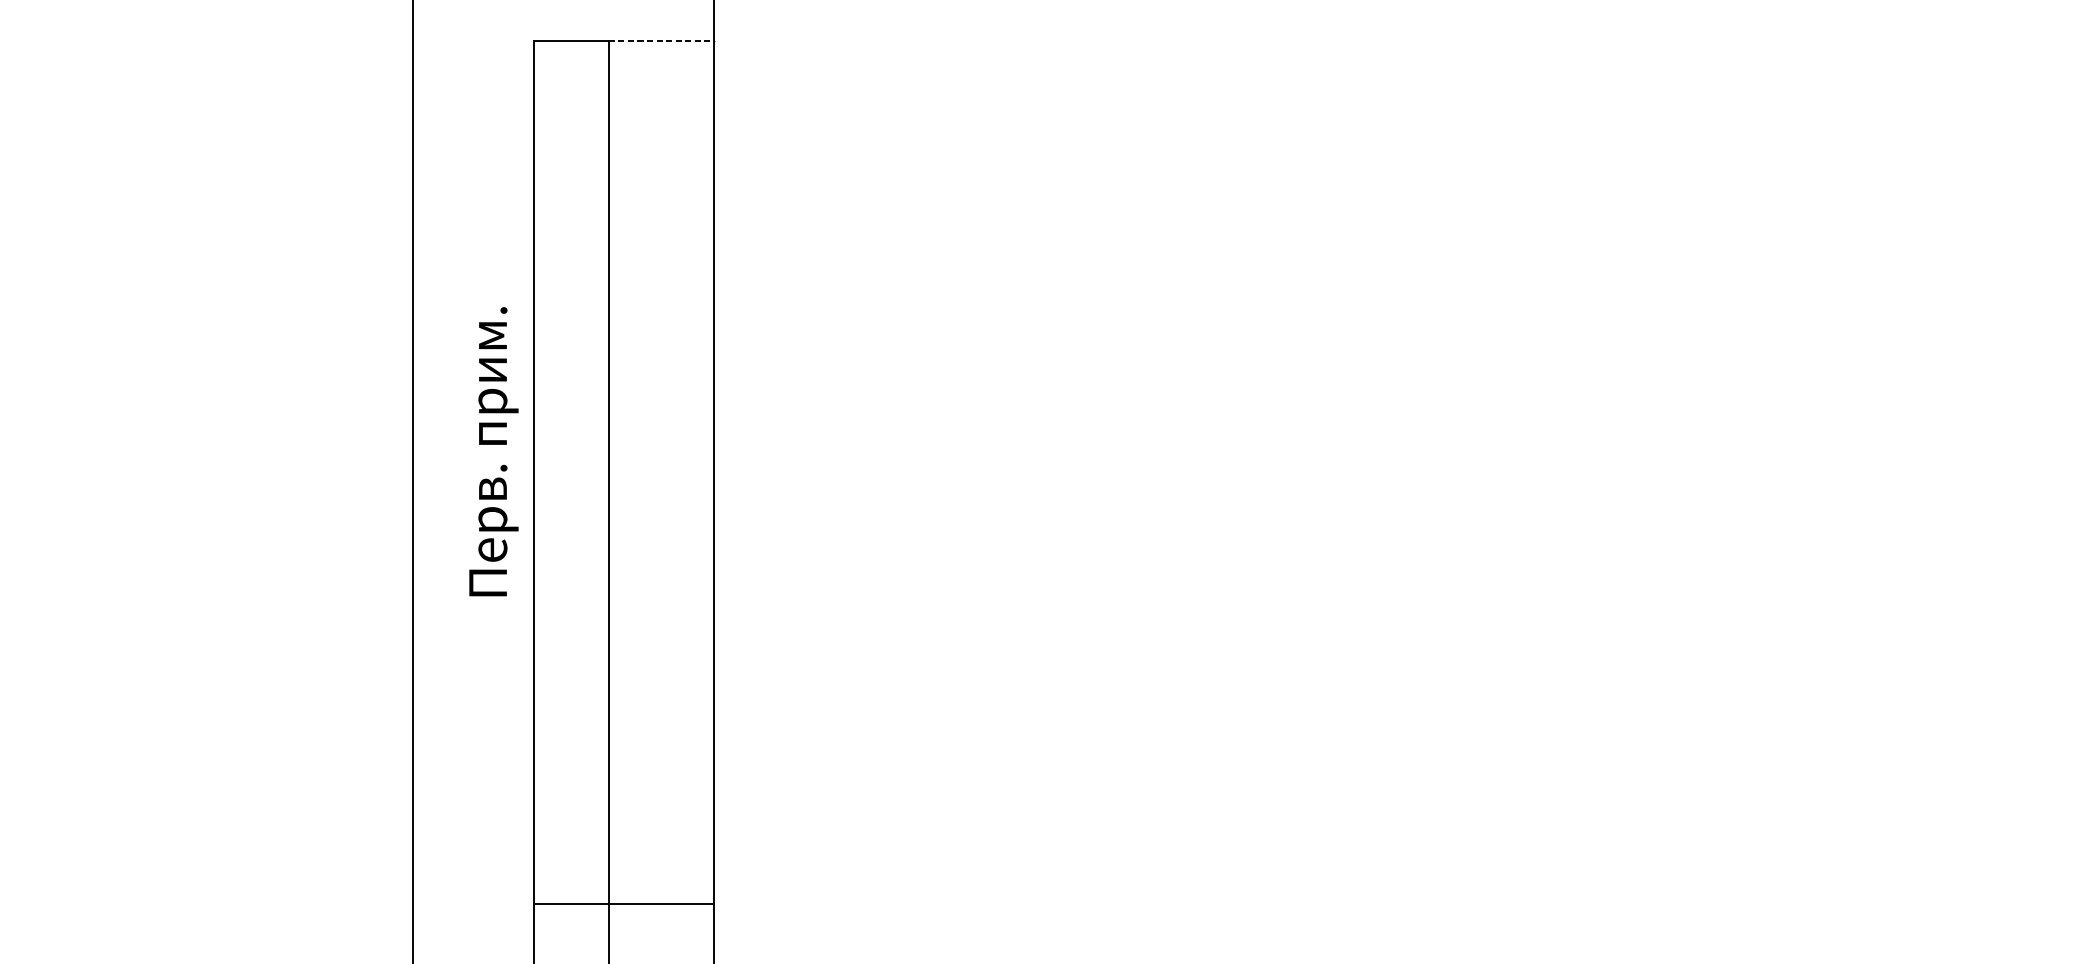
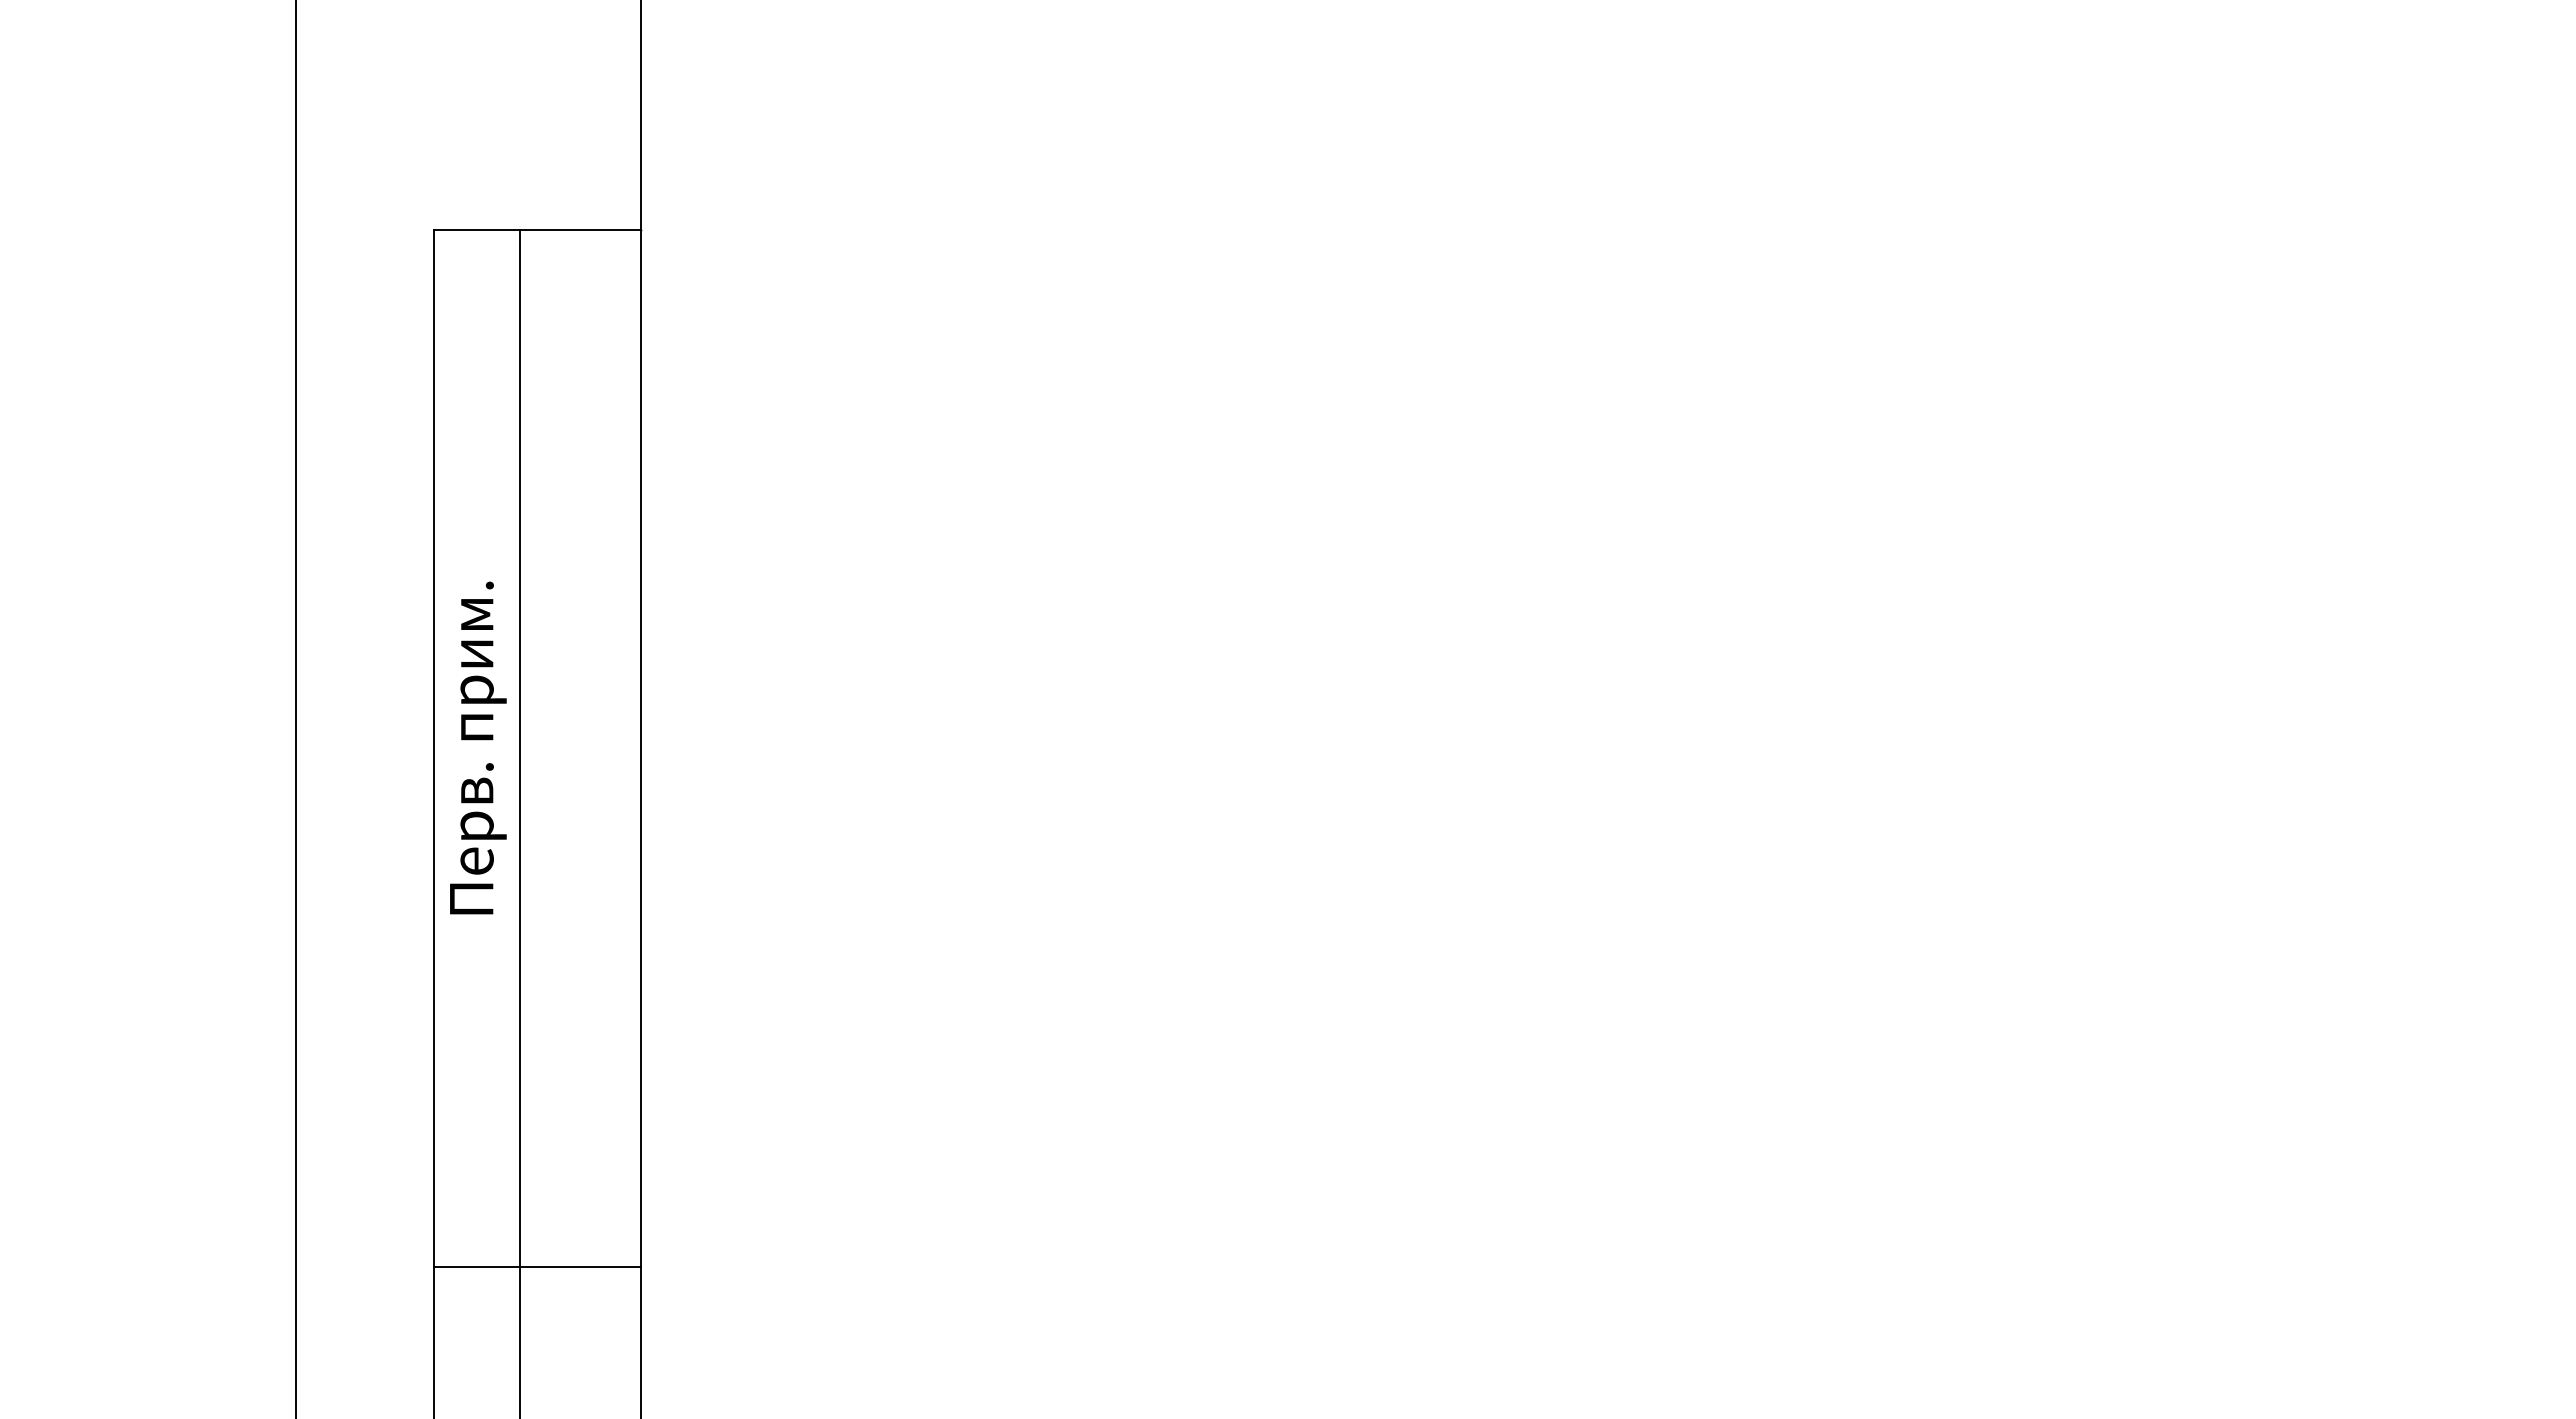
line: (661, 41) -> (581, 230), dashed -> solid
text: (494, 451) -> (478, 747), moved
line: (623, 904) -> (537, 1267), moved

